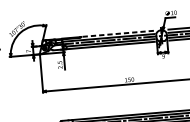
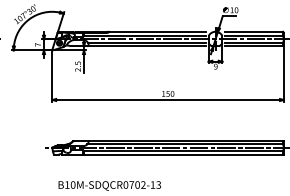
line: (116, 33) -> (156, 31), dashed -> solid

